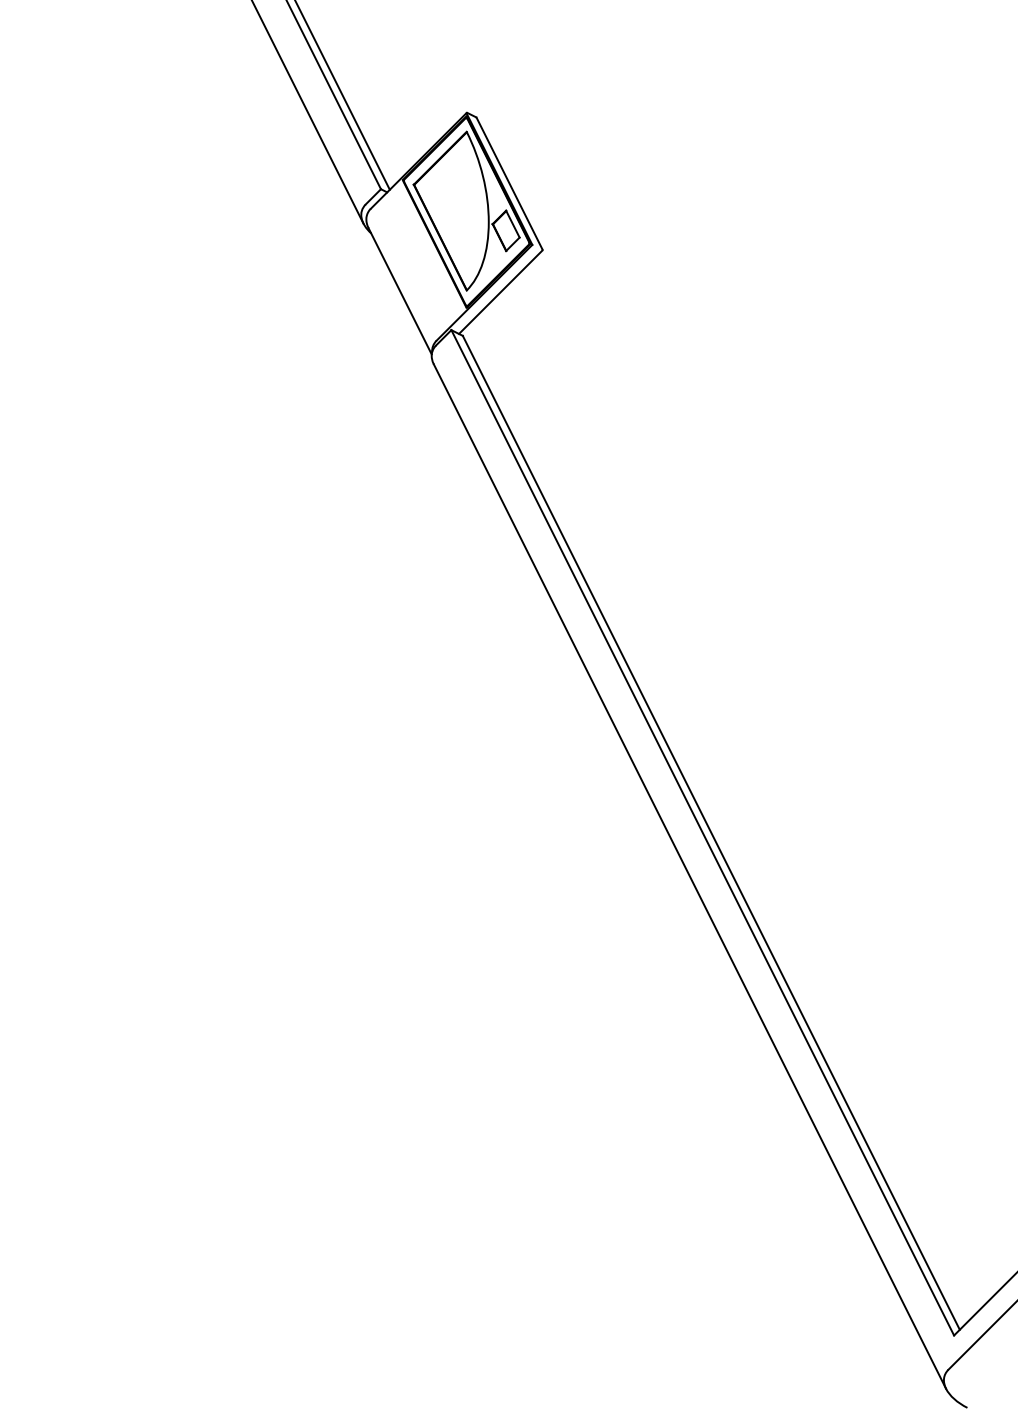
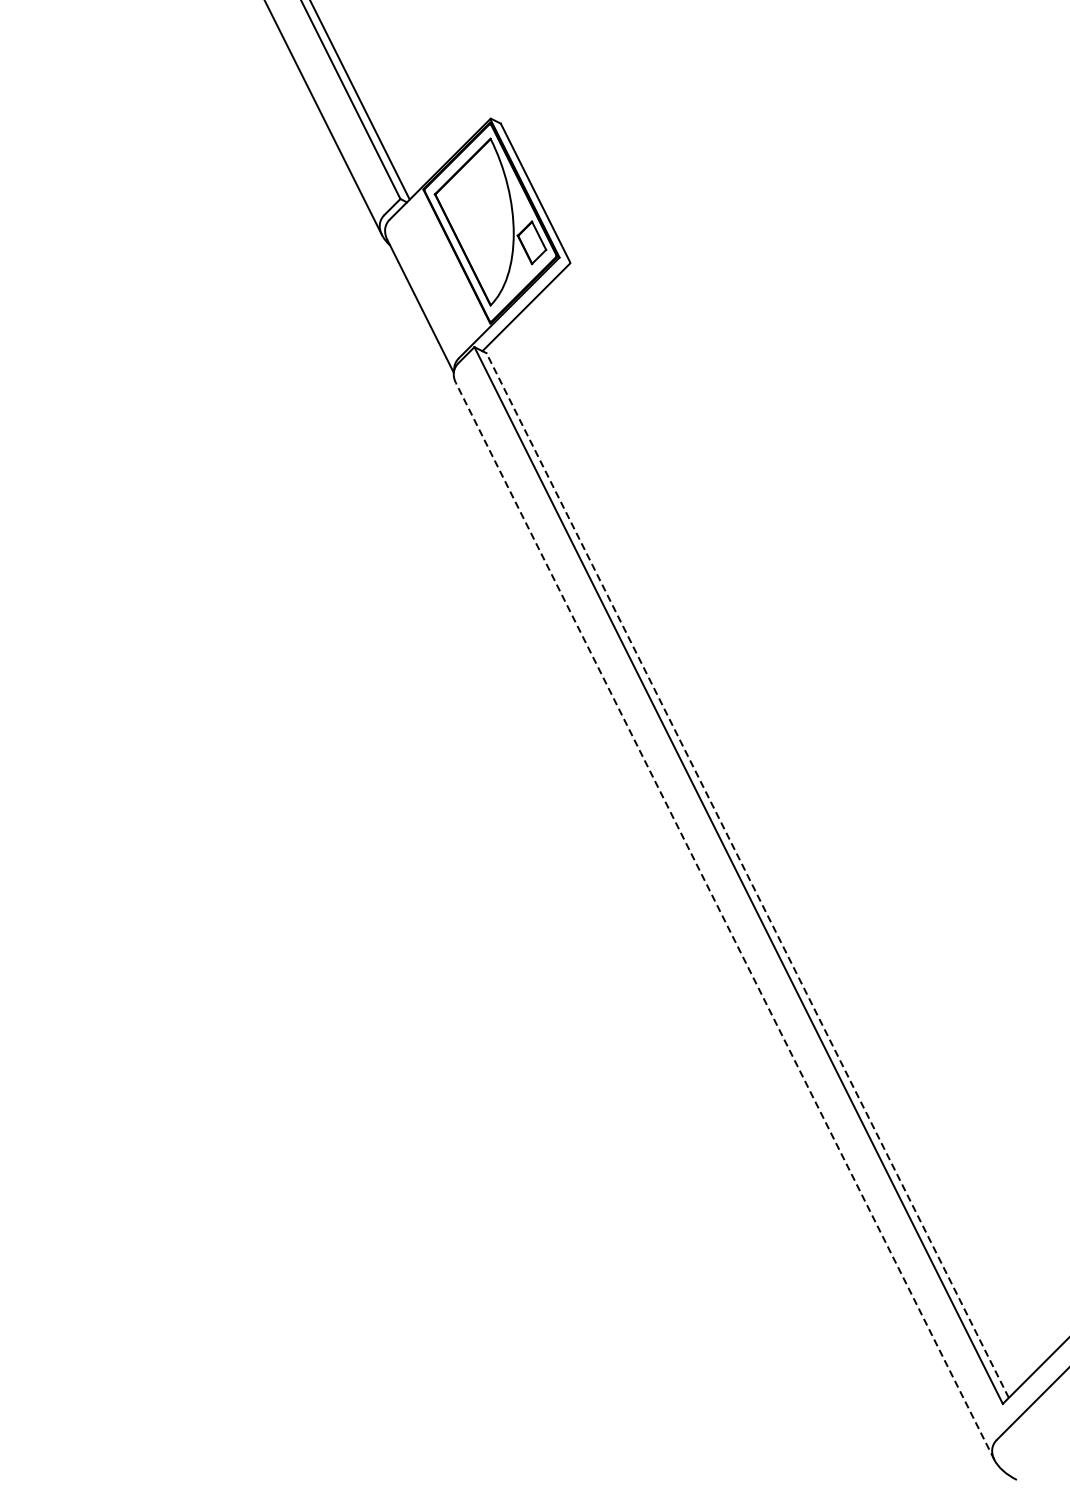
line: (711, 832) -> (747, 875), solid -> dashed
line: (689, 876) -> (724, 921), solid -> dashed

